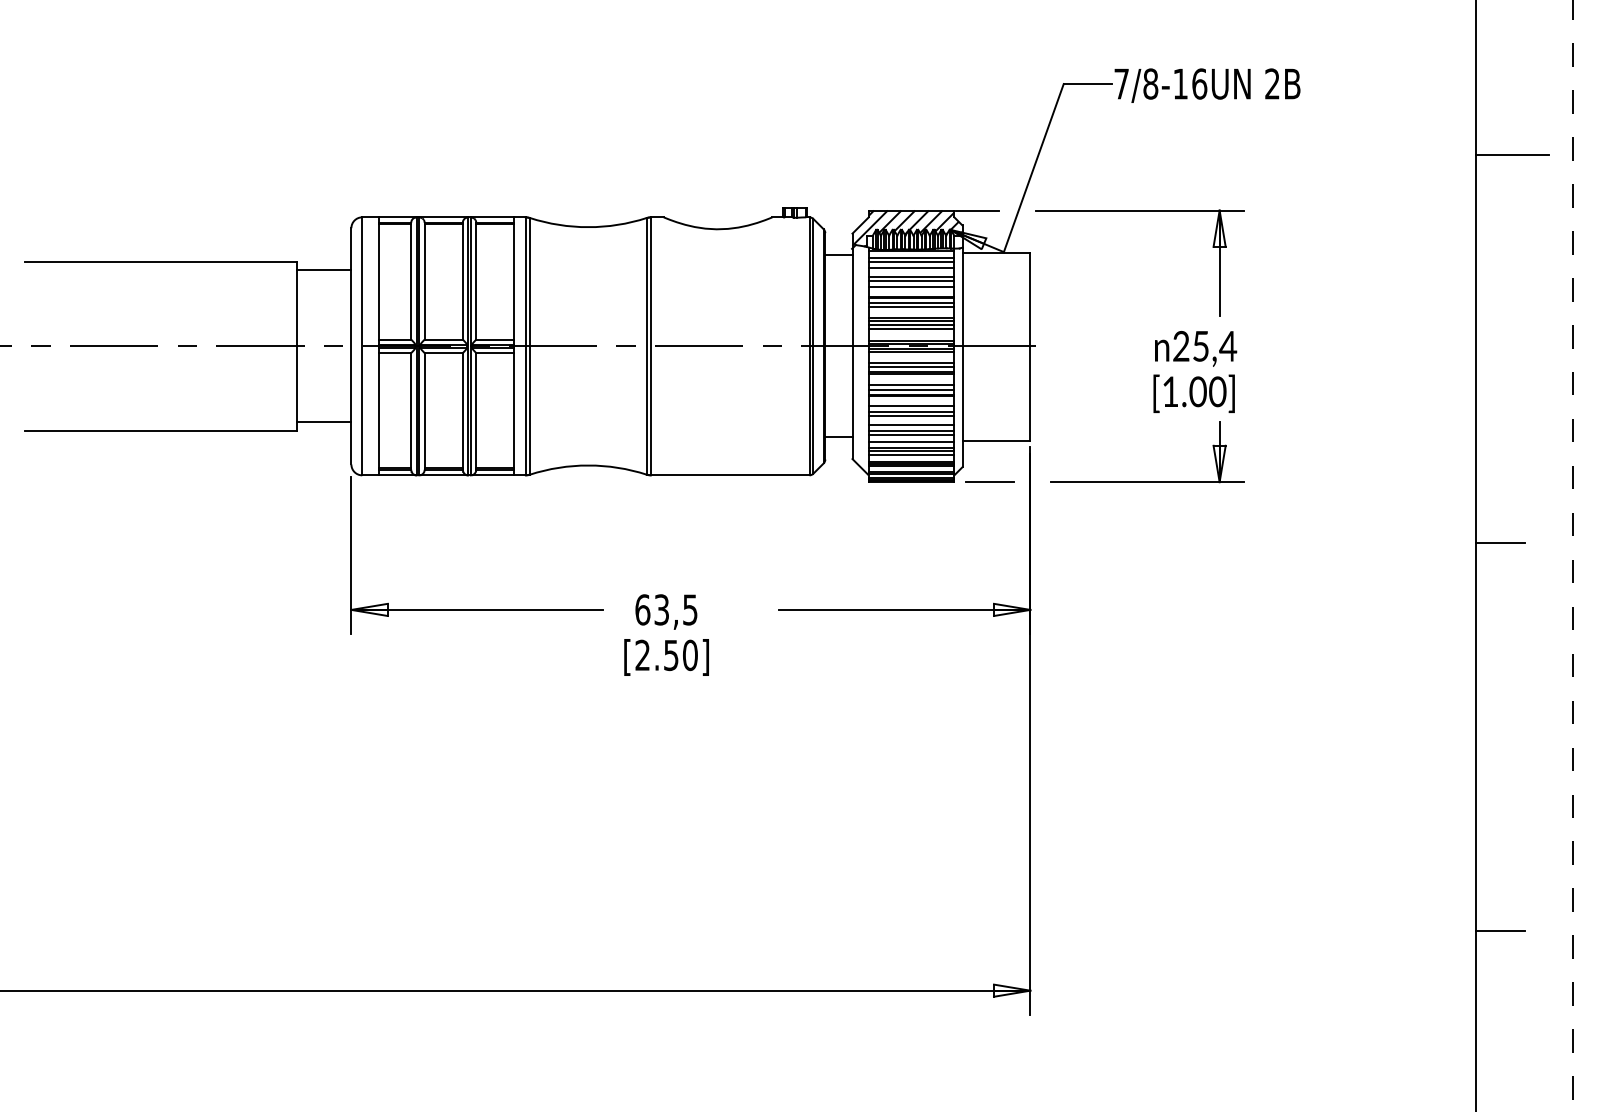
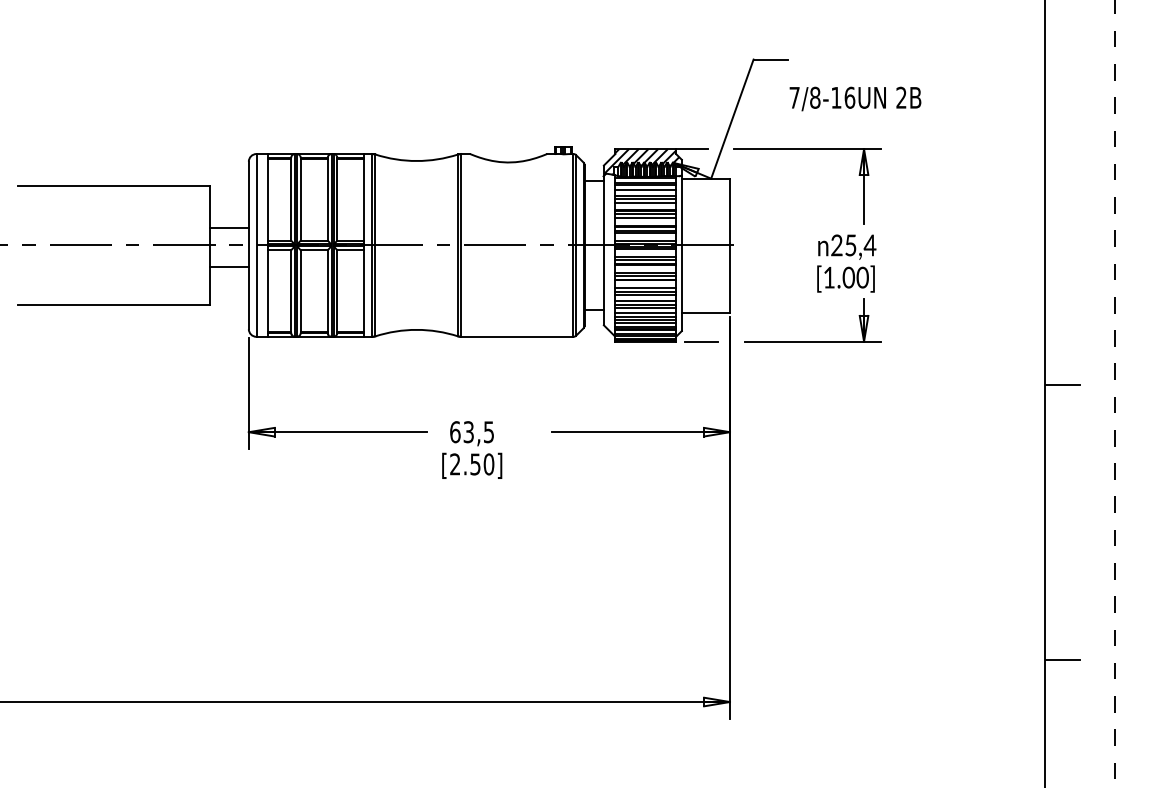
text: (1207, 85) -> (855, 98), moved
line: (1512, 154) -> (1071, 109), removed
line: (324, 270) -> (229, 227), moved
line: (324, 422) -> (229, 266), moved

